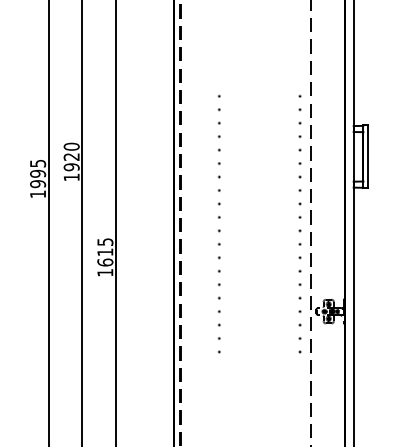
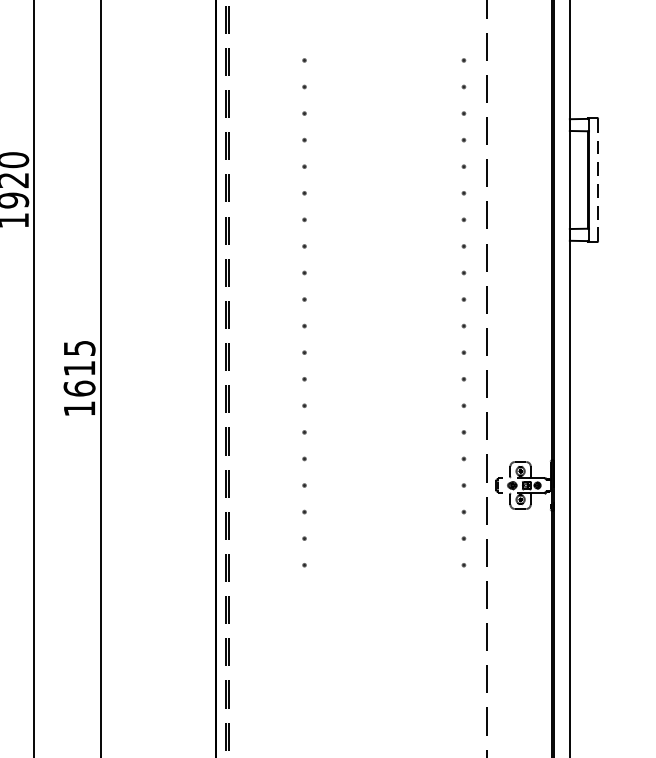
line: (368, 156) -> (599, 179), solid -> dashed

